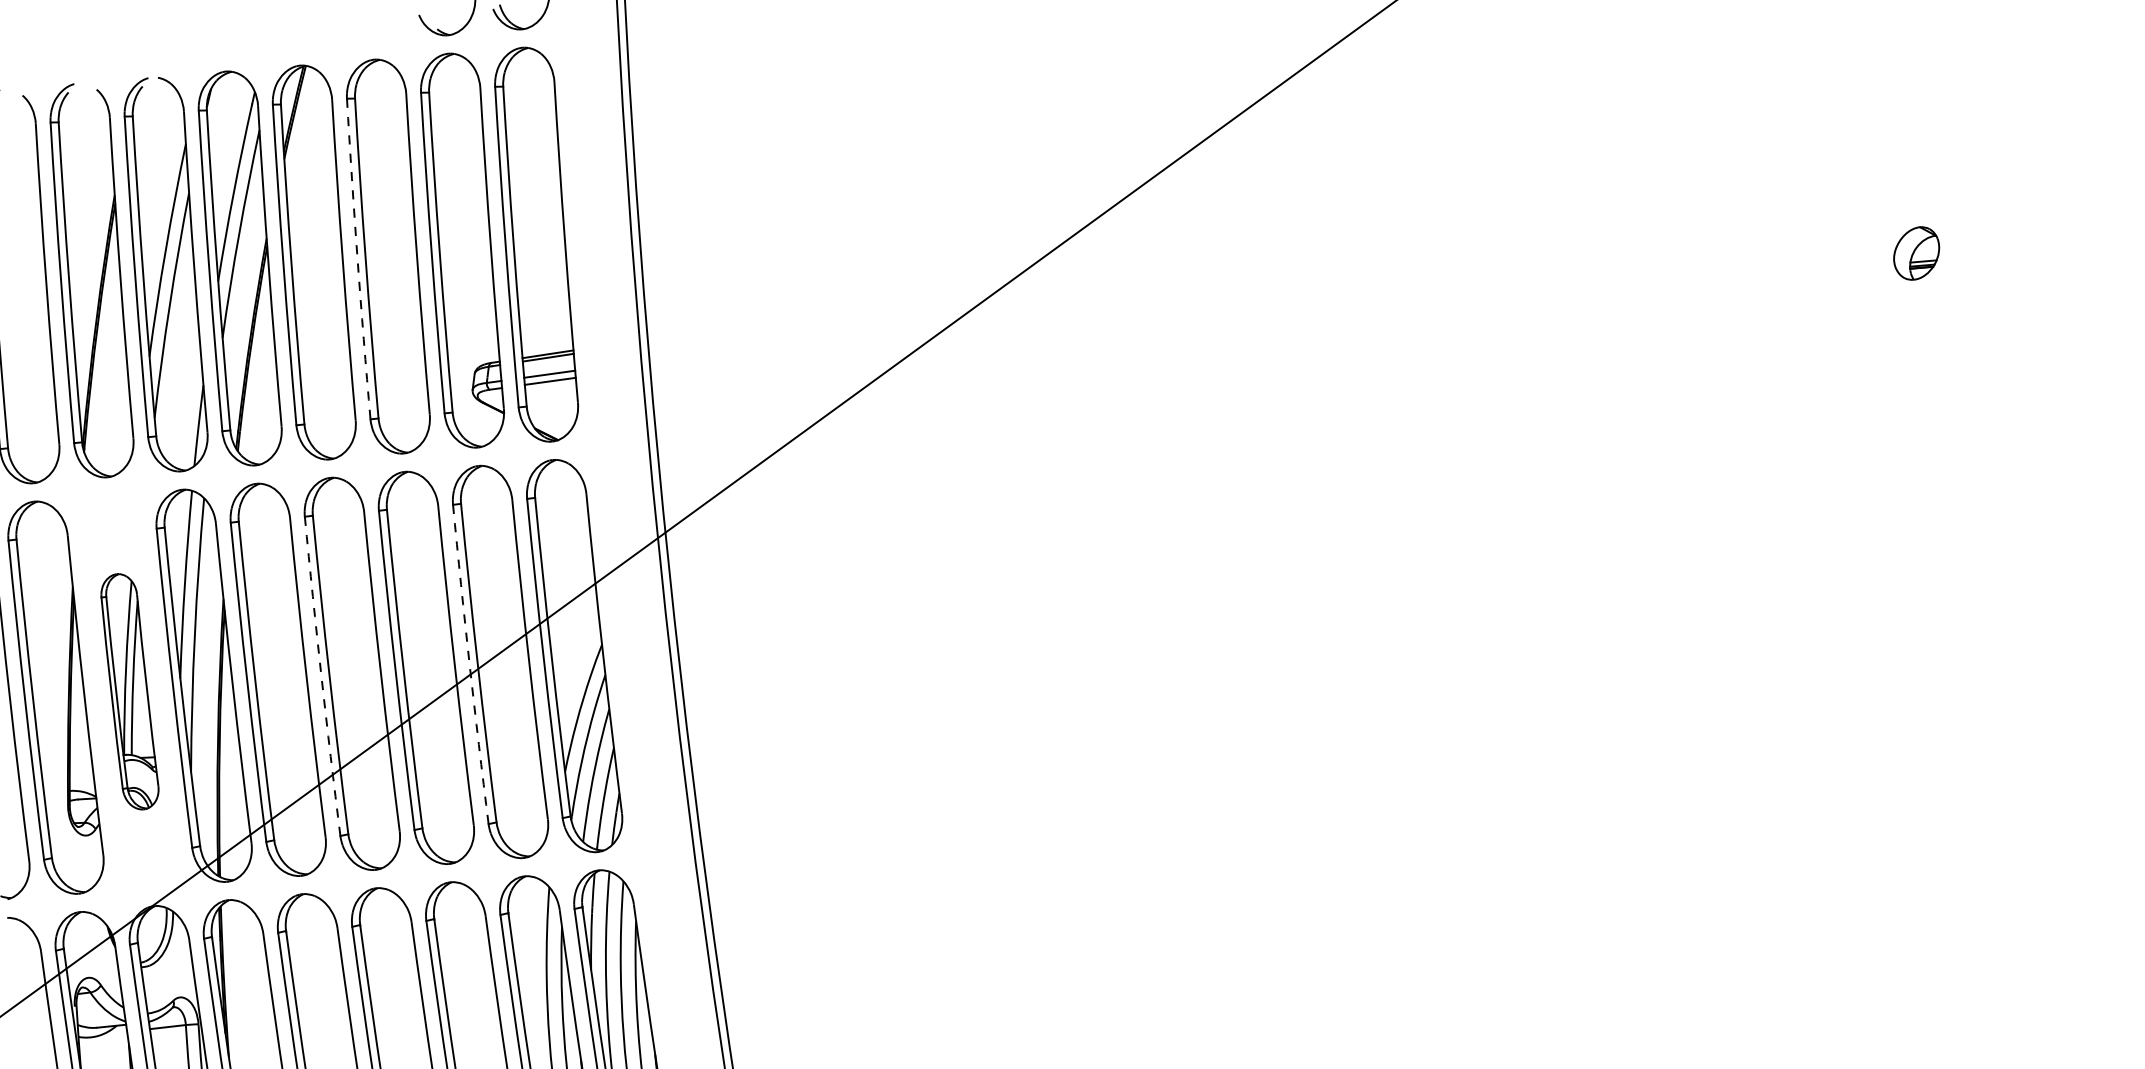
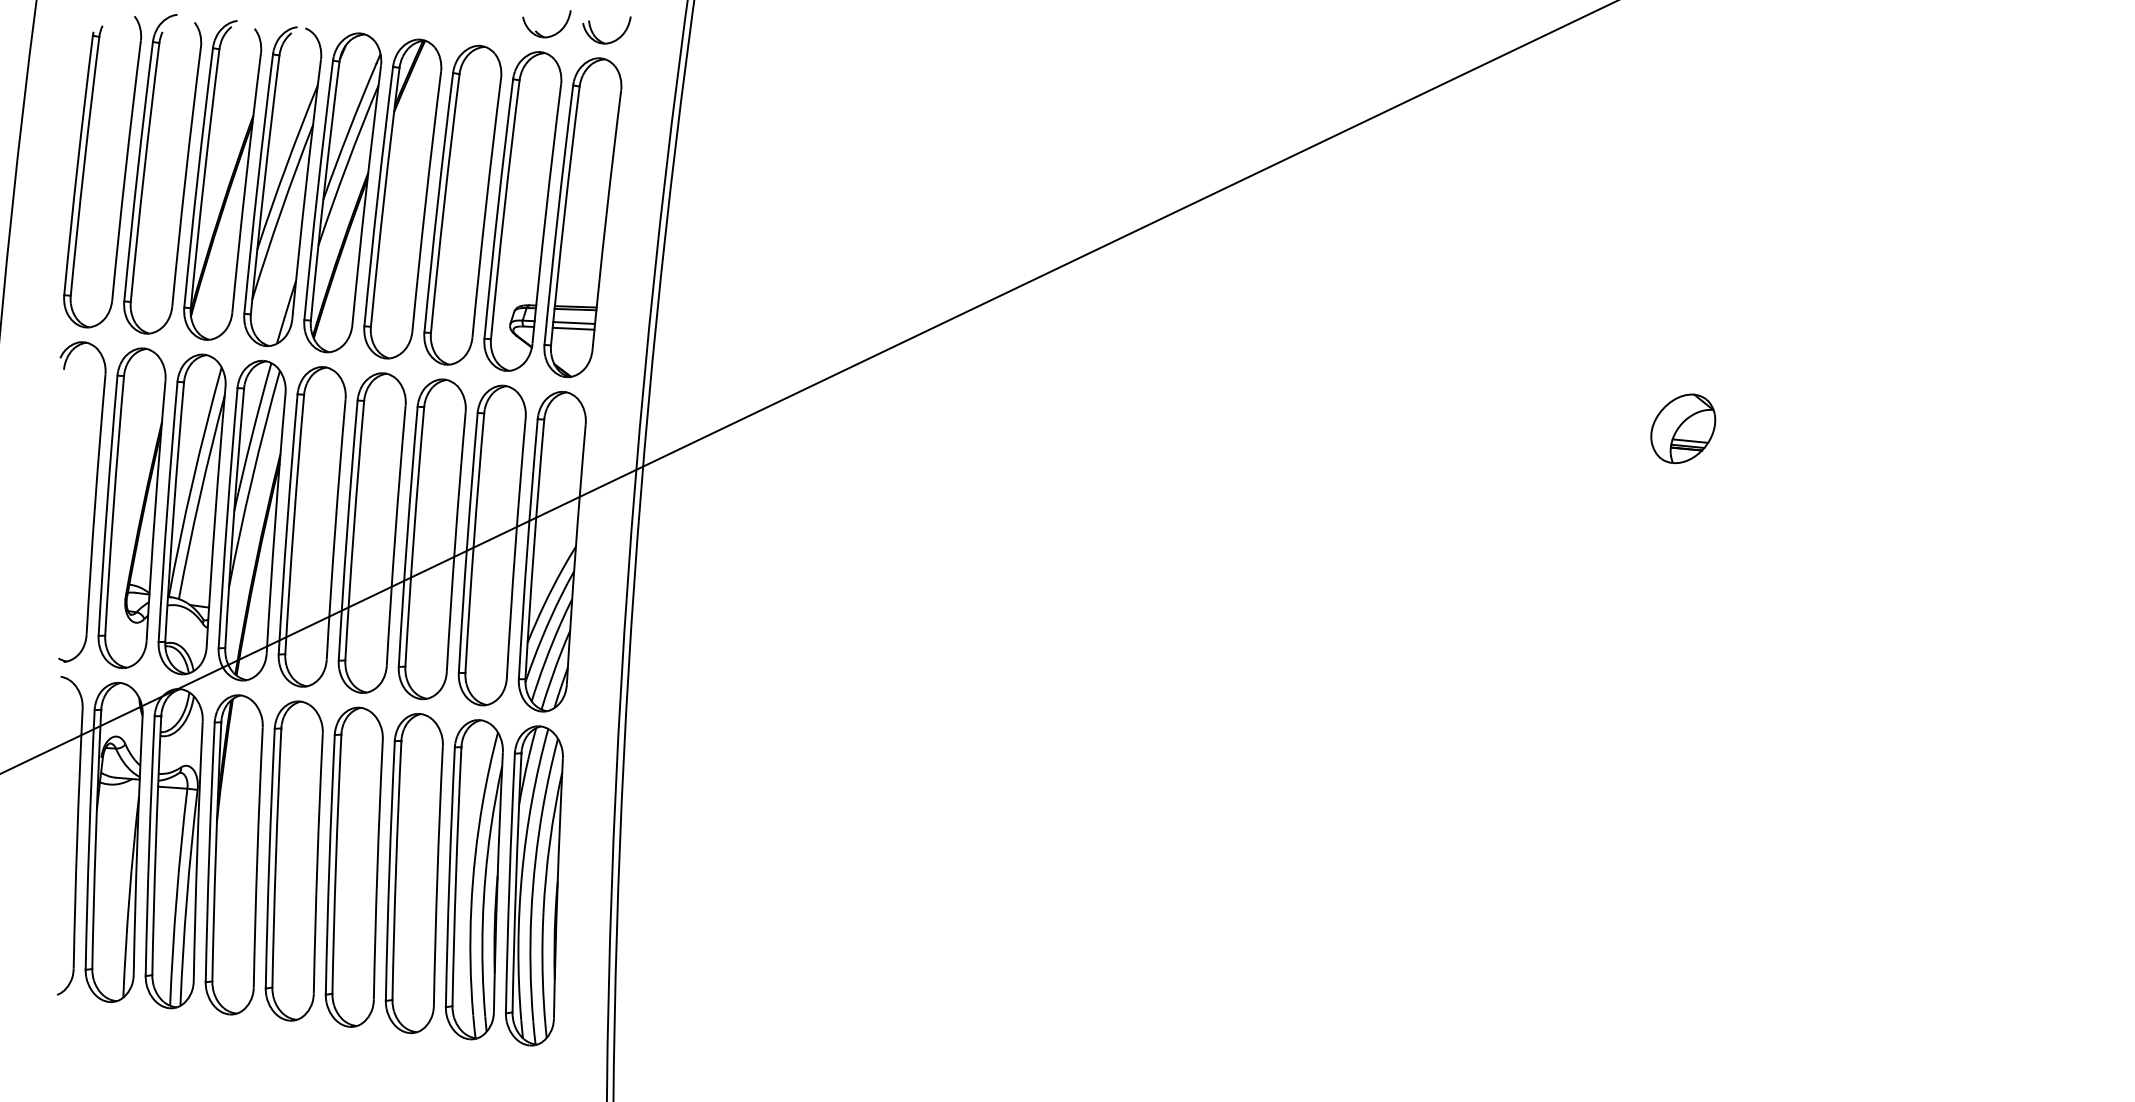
part: (1916, 253) -> (1683, 428), size x1.67
arc: (357, 258) -> (437, 202), dashed -> solid
arc: (469, 663) -> (467, 542), dashed -> solid
arc: (321, 676) -> (347, 530), dashed -> solid
part: (129, 692) -> (191, 514), size x1.67

